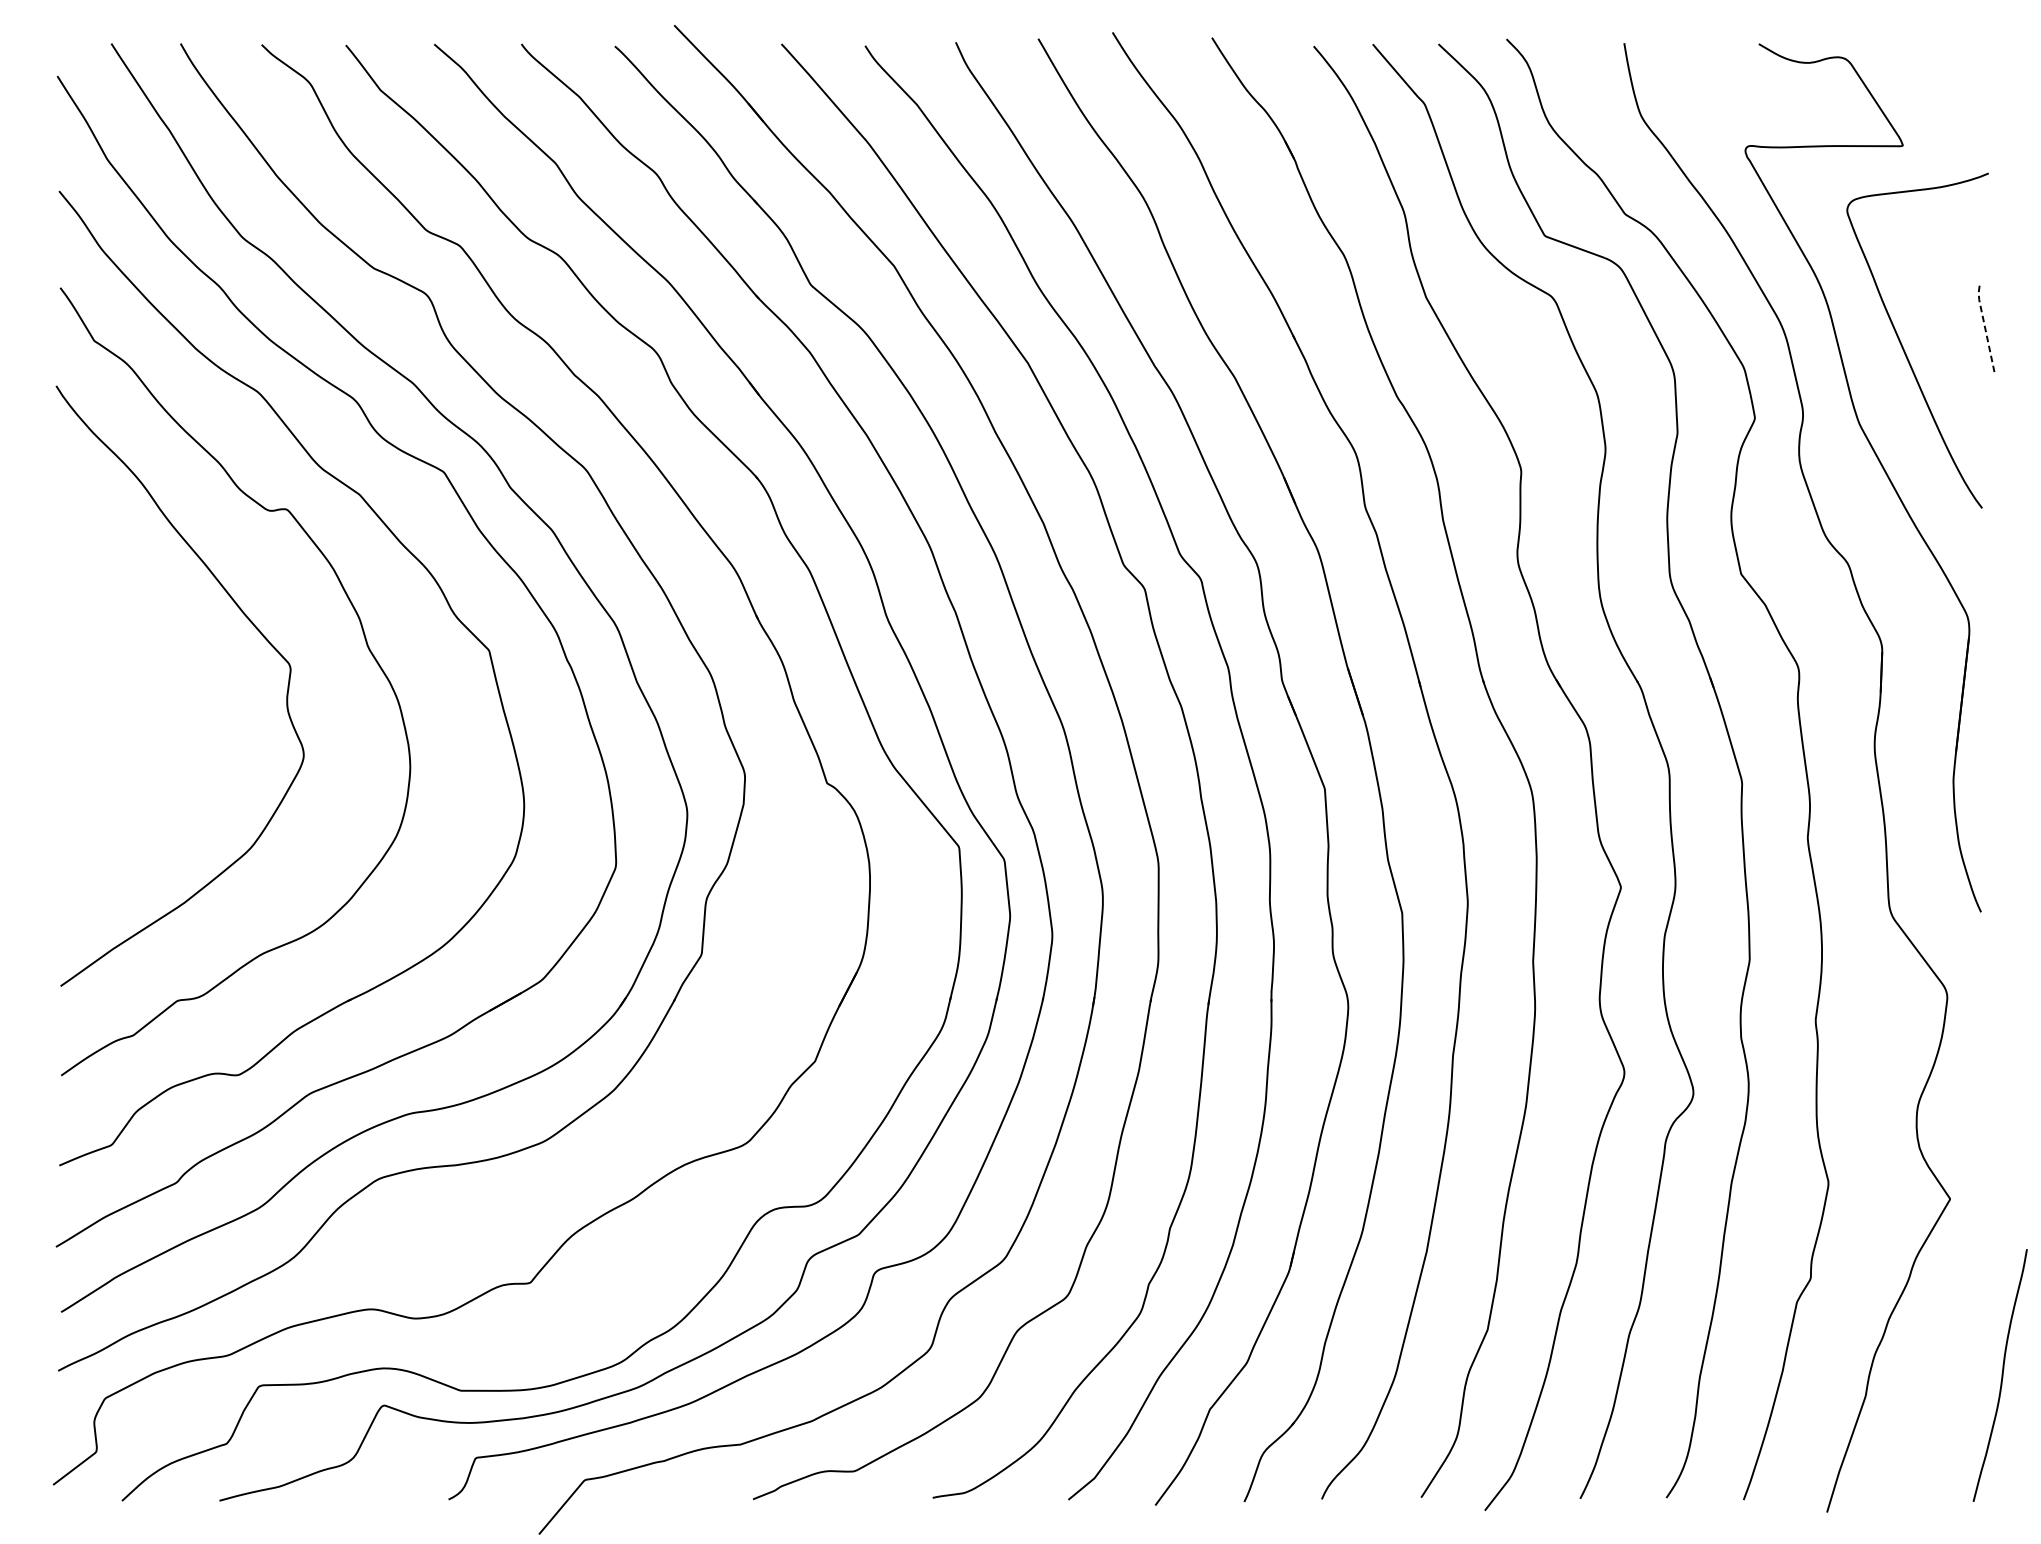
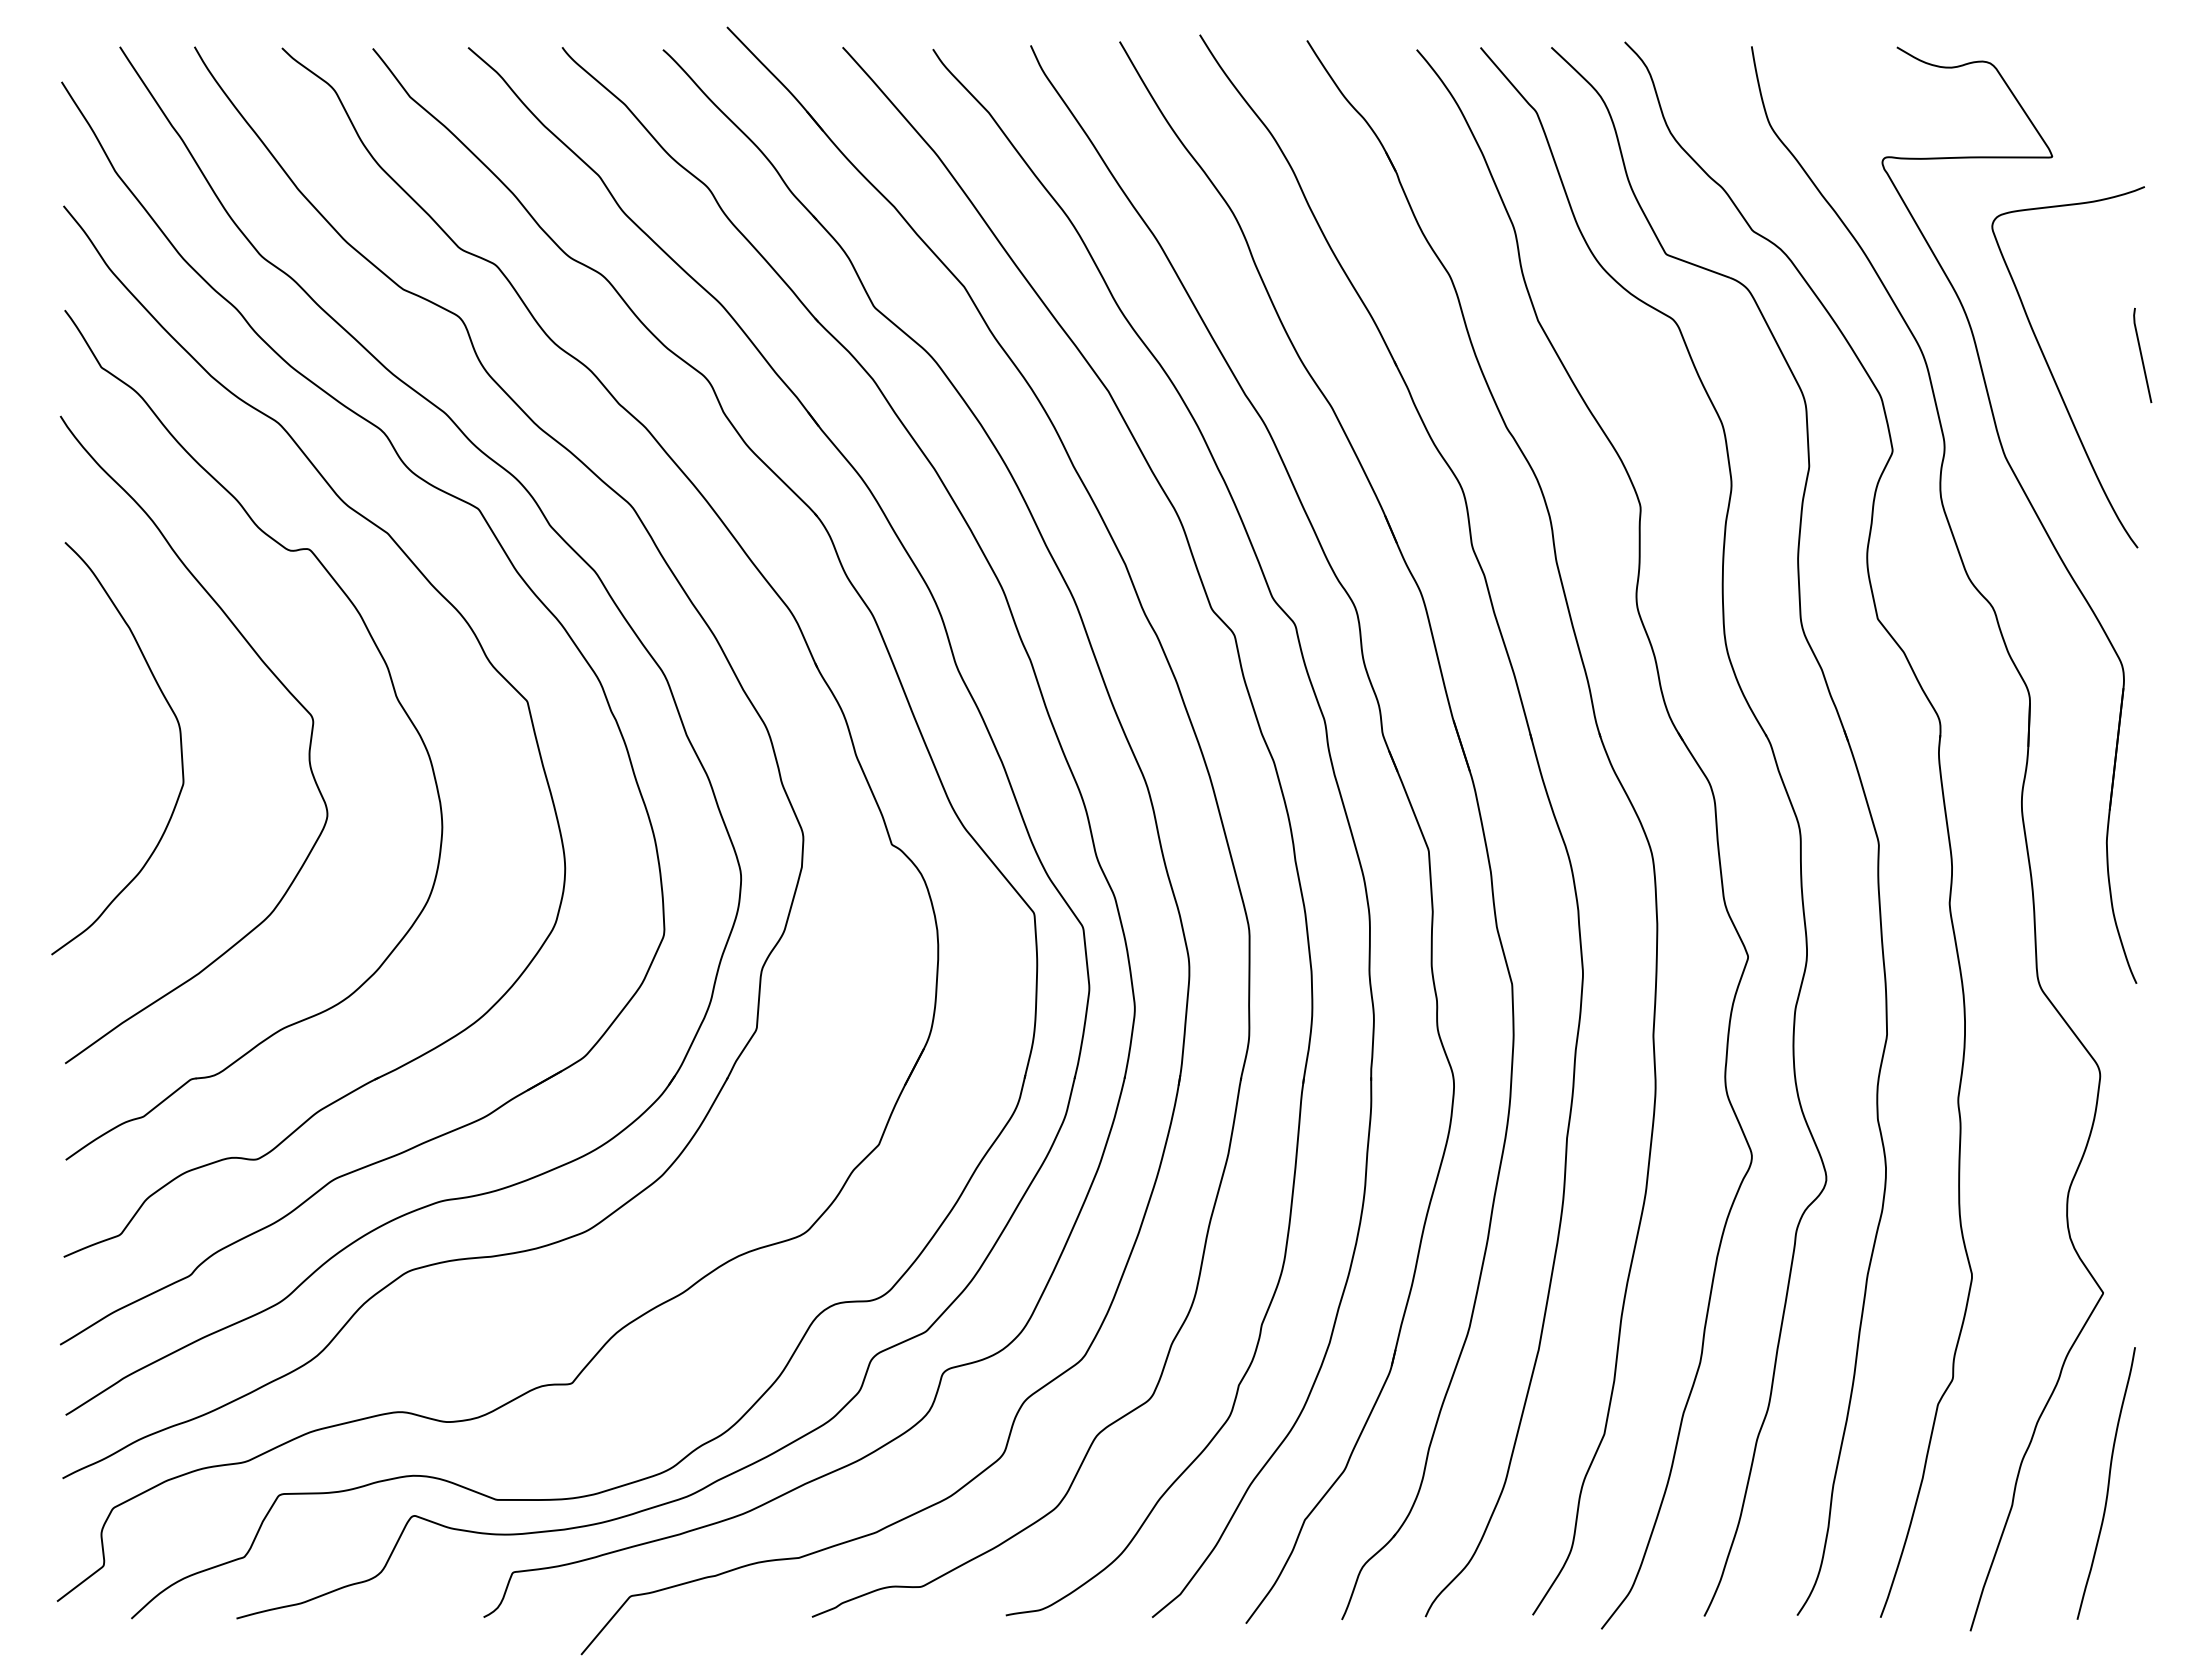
line: (1985, 328) -> (2141, 354), dashed -> solid
curve: (167, 694) -> (180, 748), added
curve: (2001, 1375) -> (2107, 1483), moved

